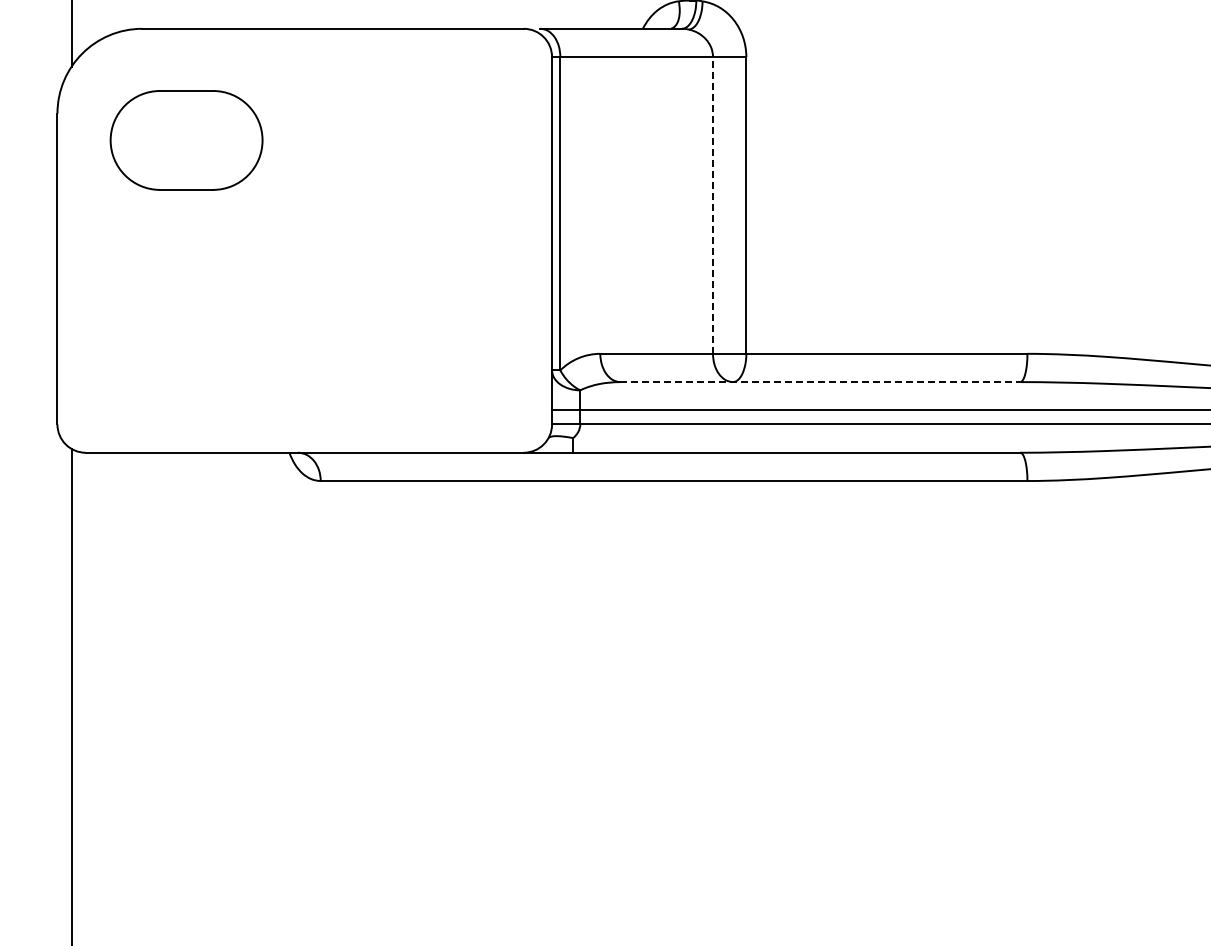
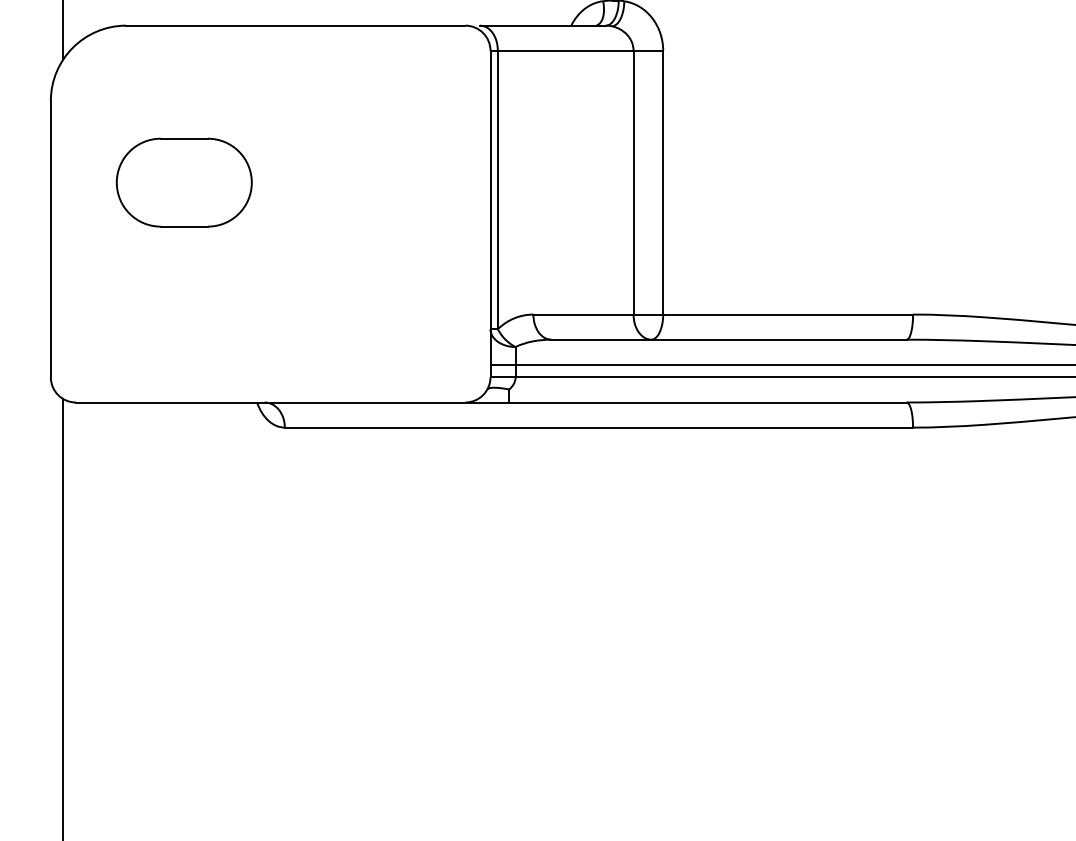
part: (186, 140) -> (184, 182), moved
line: (713, 204) -> (634, 181), dashed -> solid
line: (820, 382) -> (729, 340), dashed -> solid

